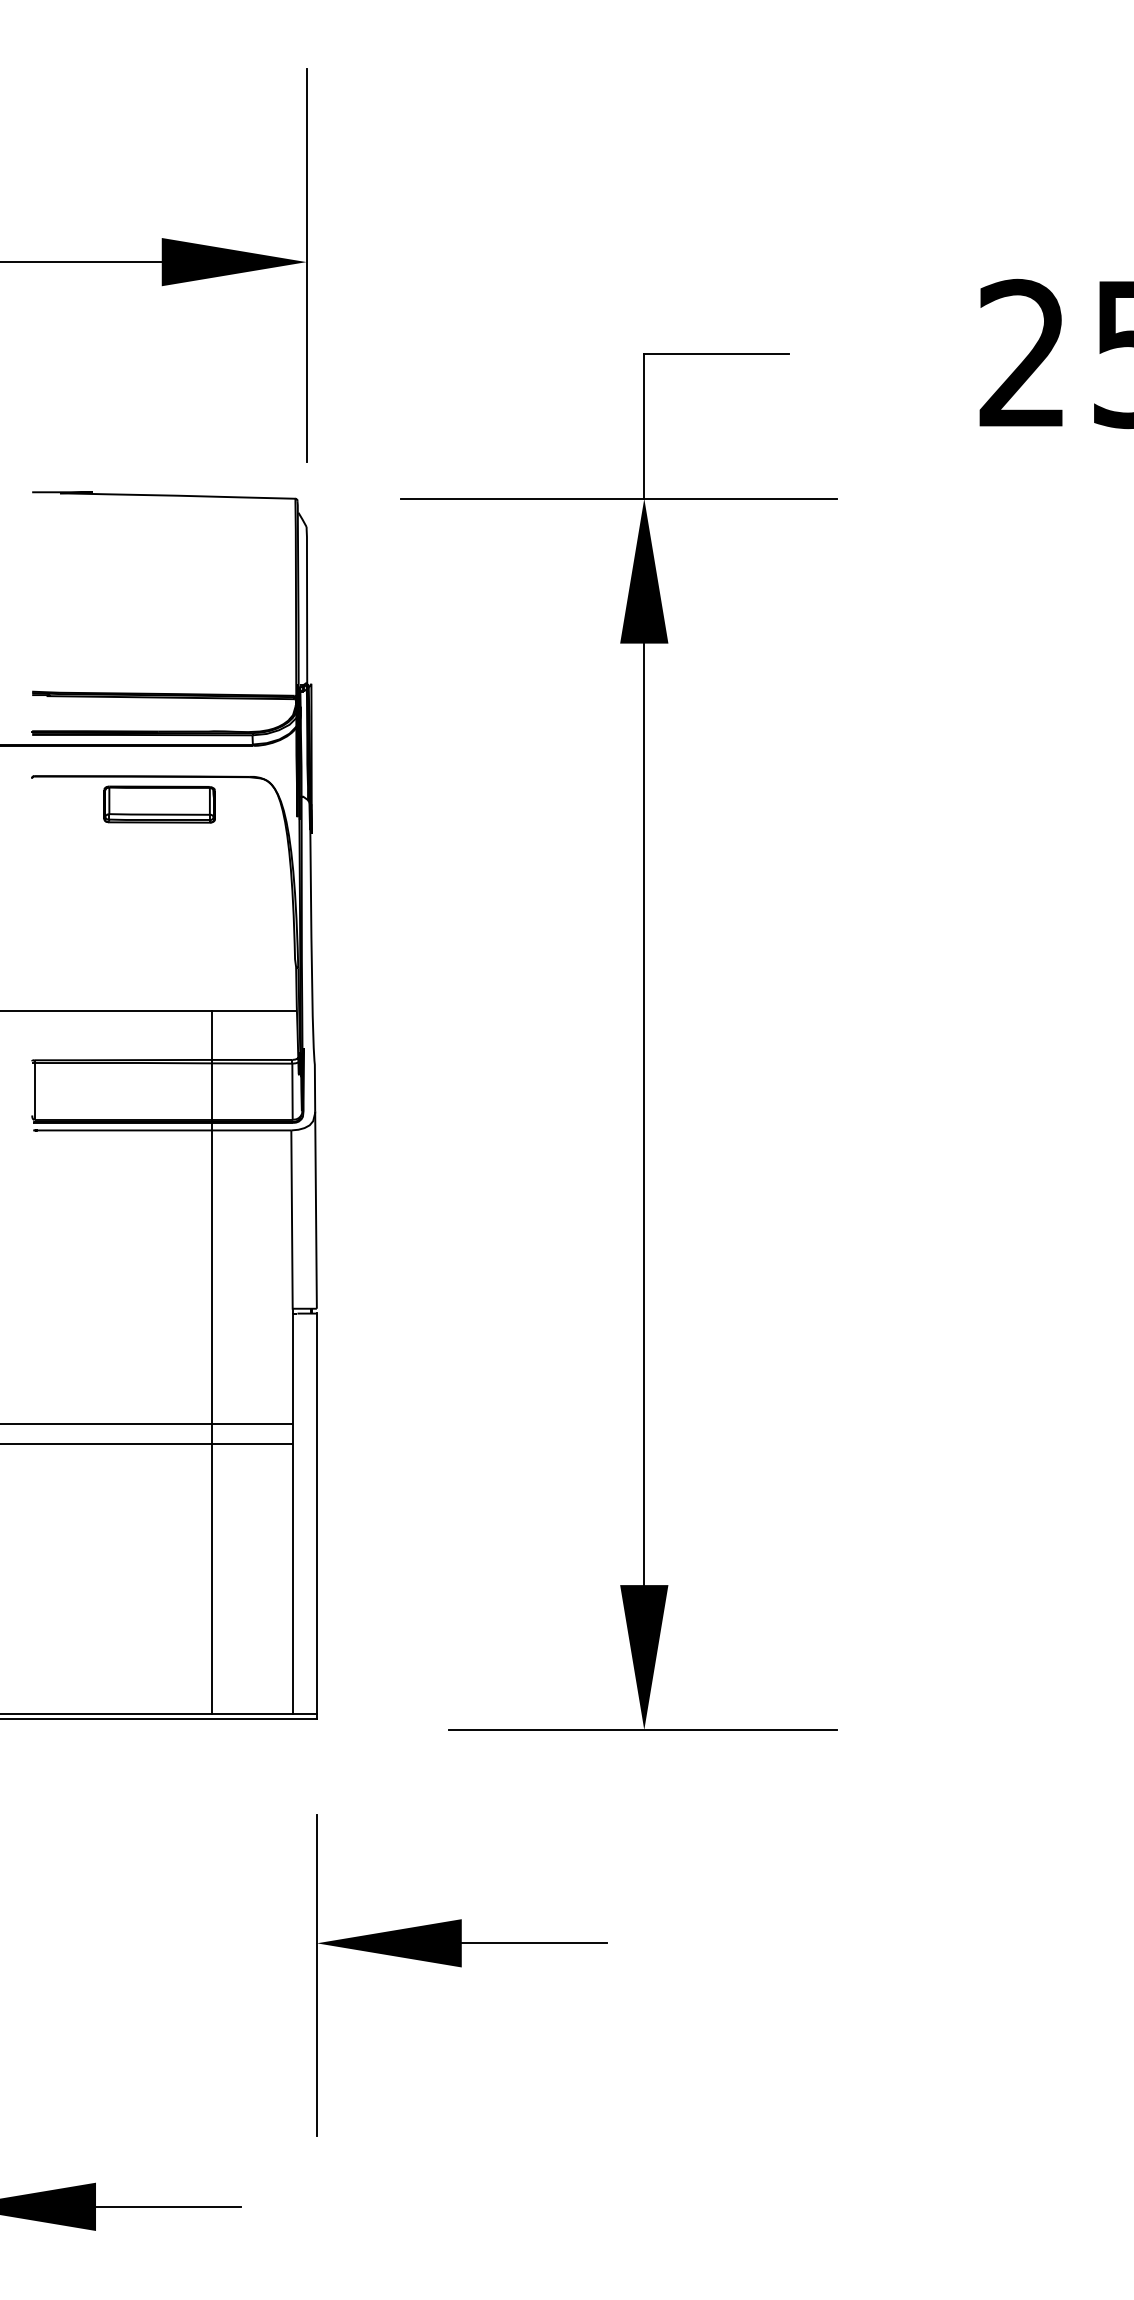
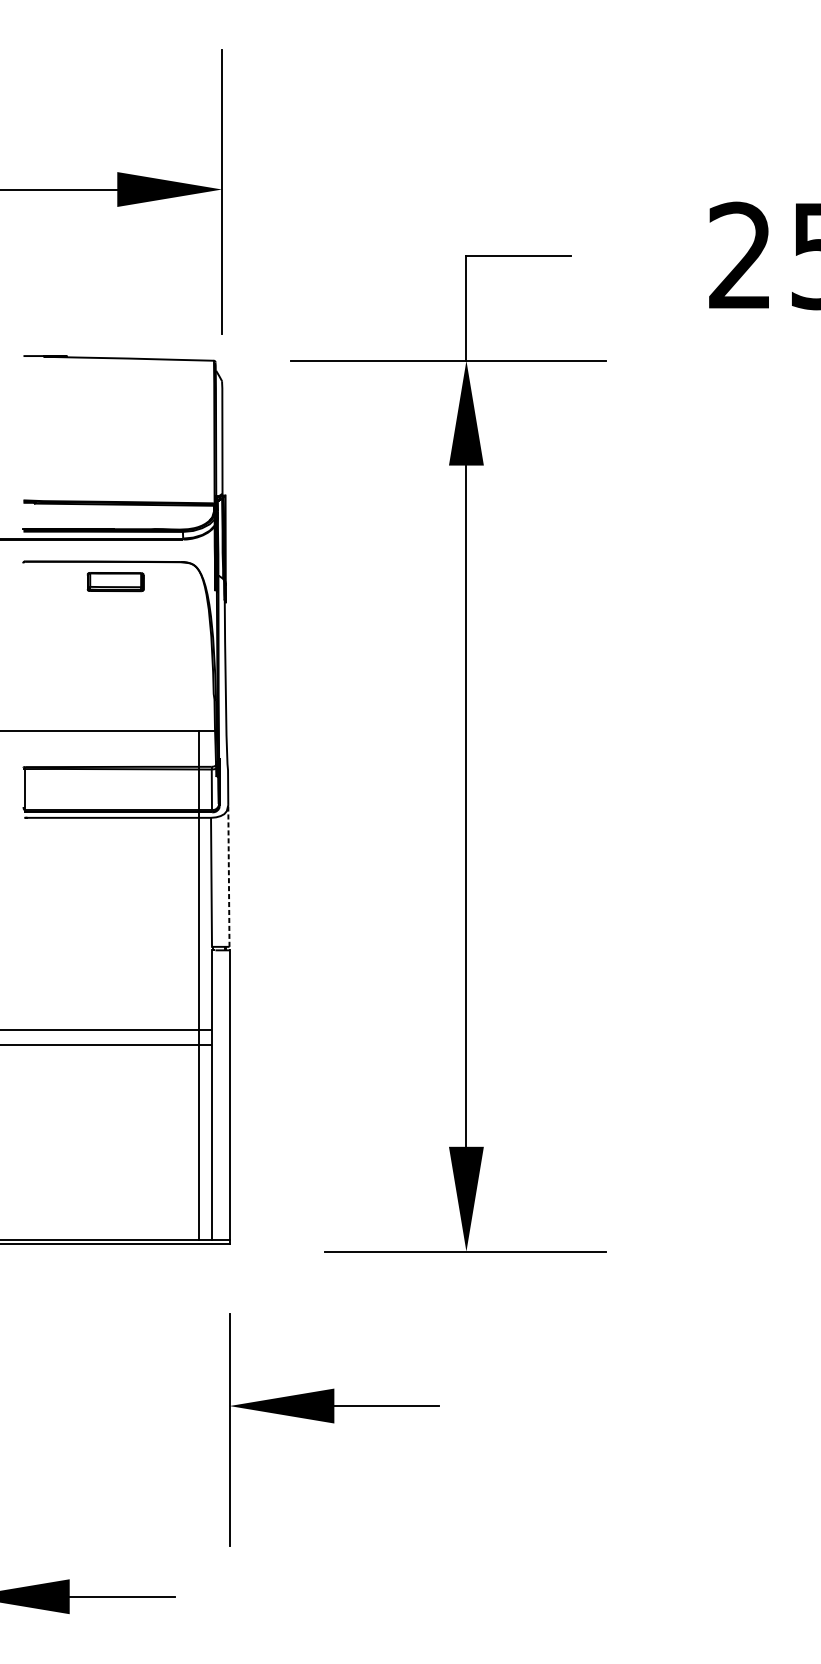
part: (159, 804) -> (115, 581), size x0.7
line: (316, 1210) -> (229, 875), solid -> dashed
line: (212, 1362) -> (199, 985), moved

